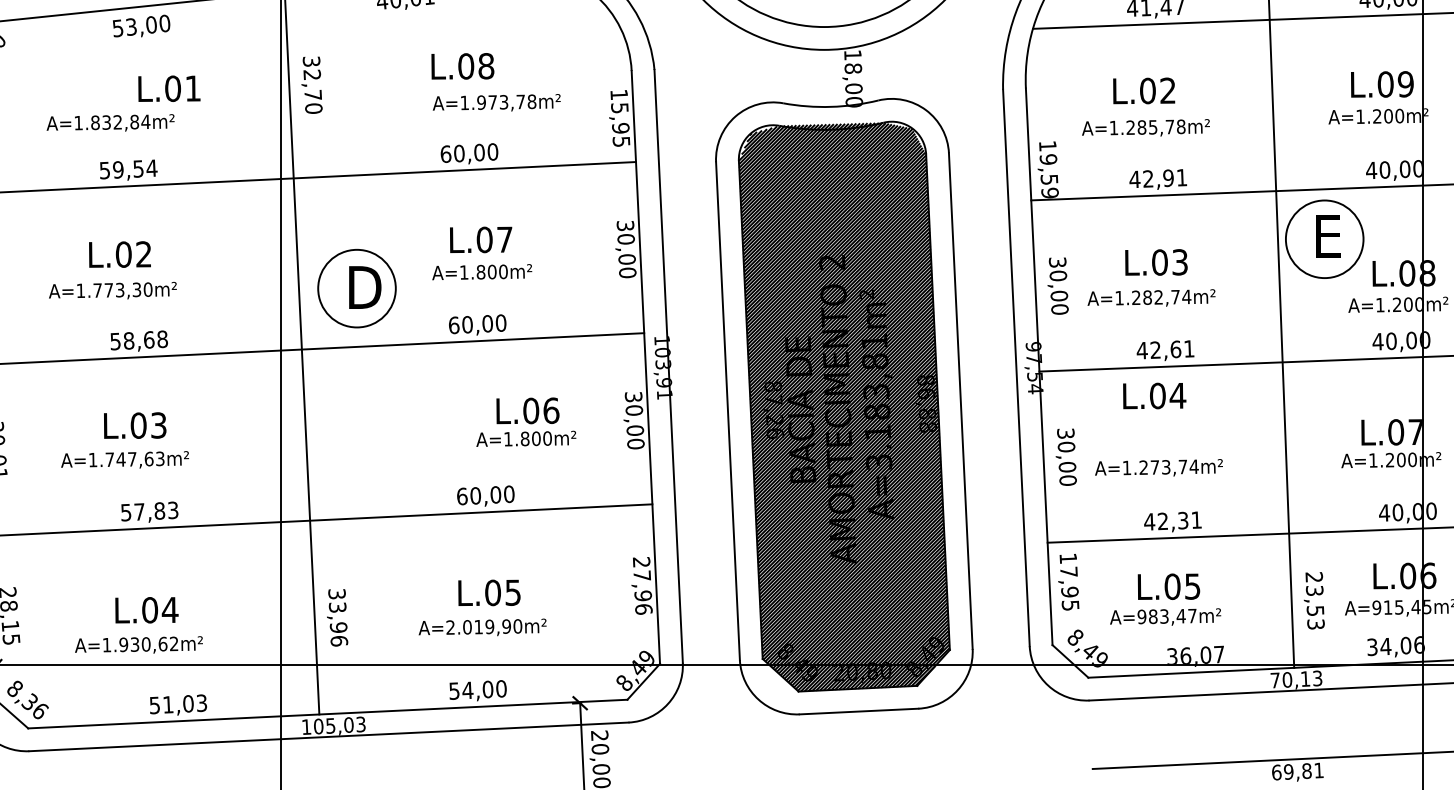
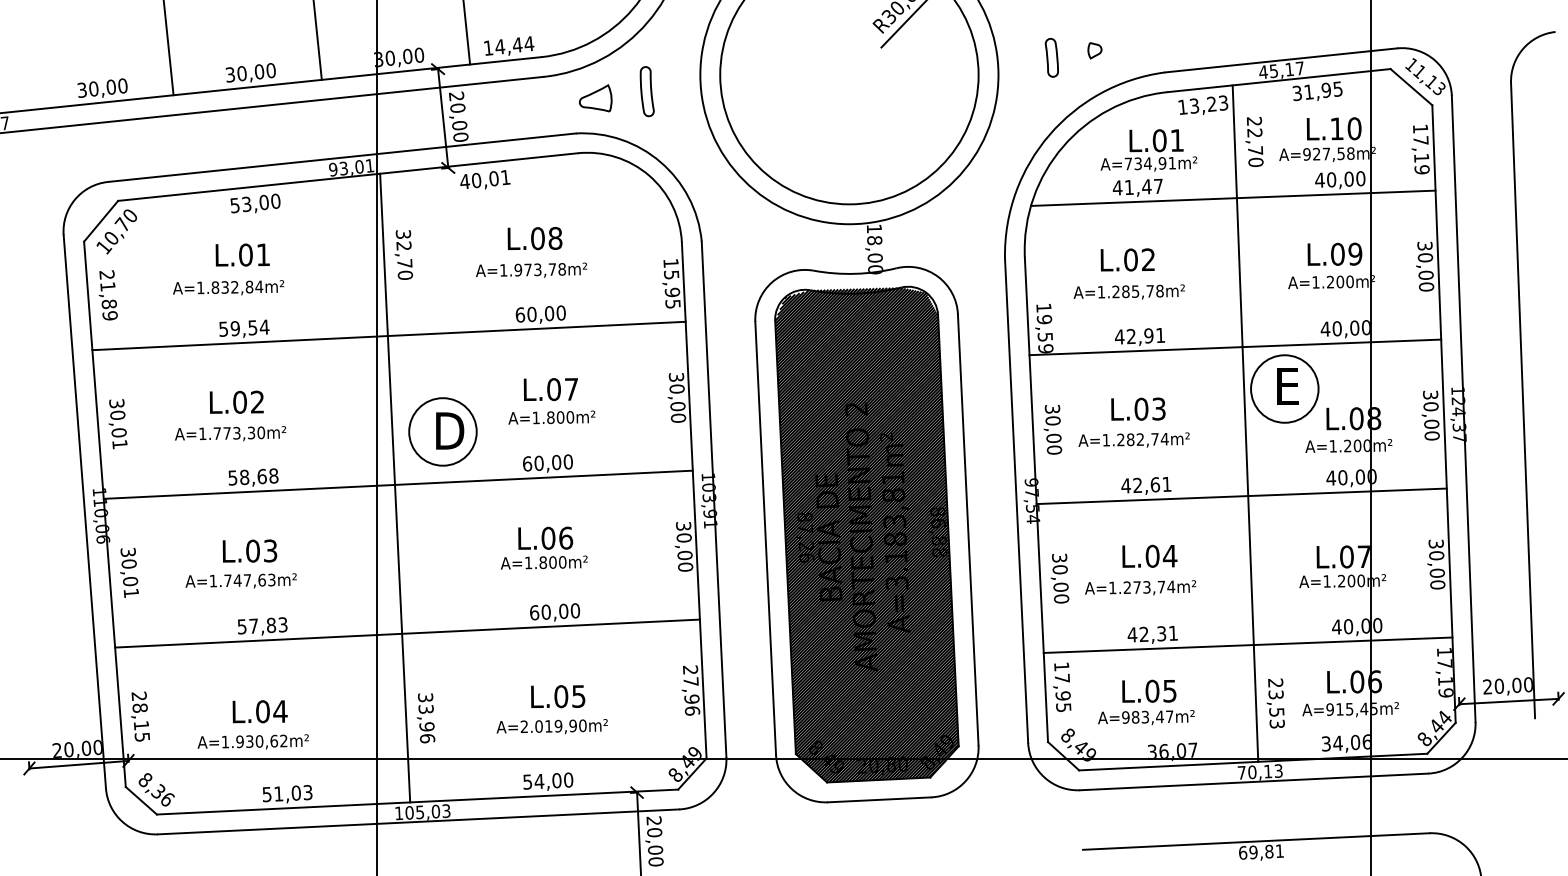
text: (169, 88) -> (242, 254), moved
text: (496, 101) -> (531, 269), moved
text: (1154, 395) -> (1149, 555), moved
text: (525, 421) -> (543, 547), moved

